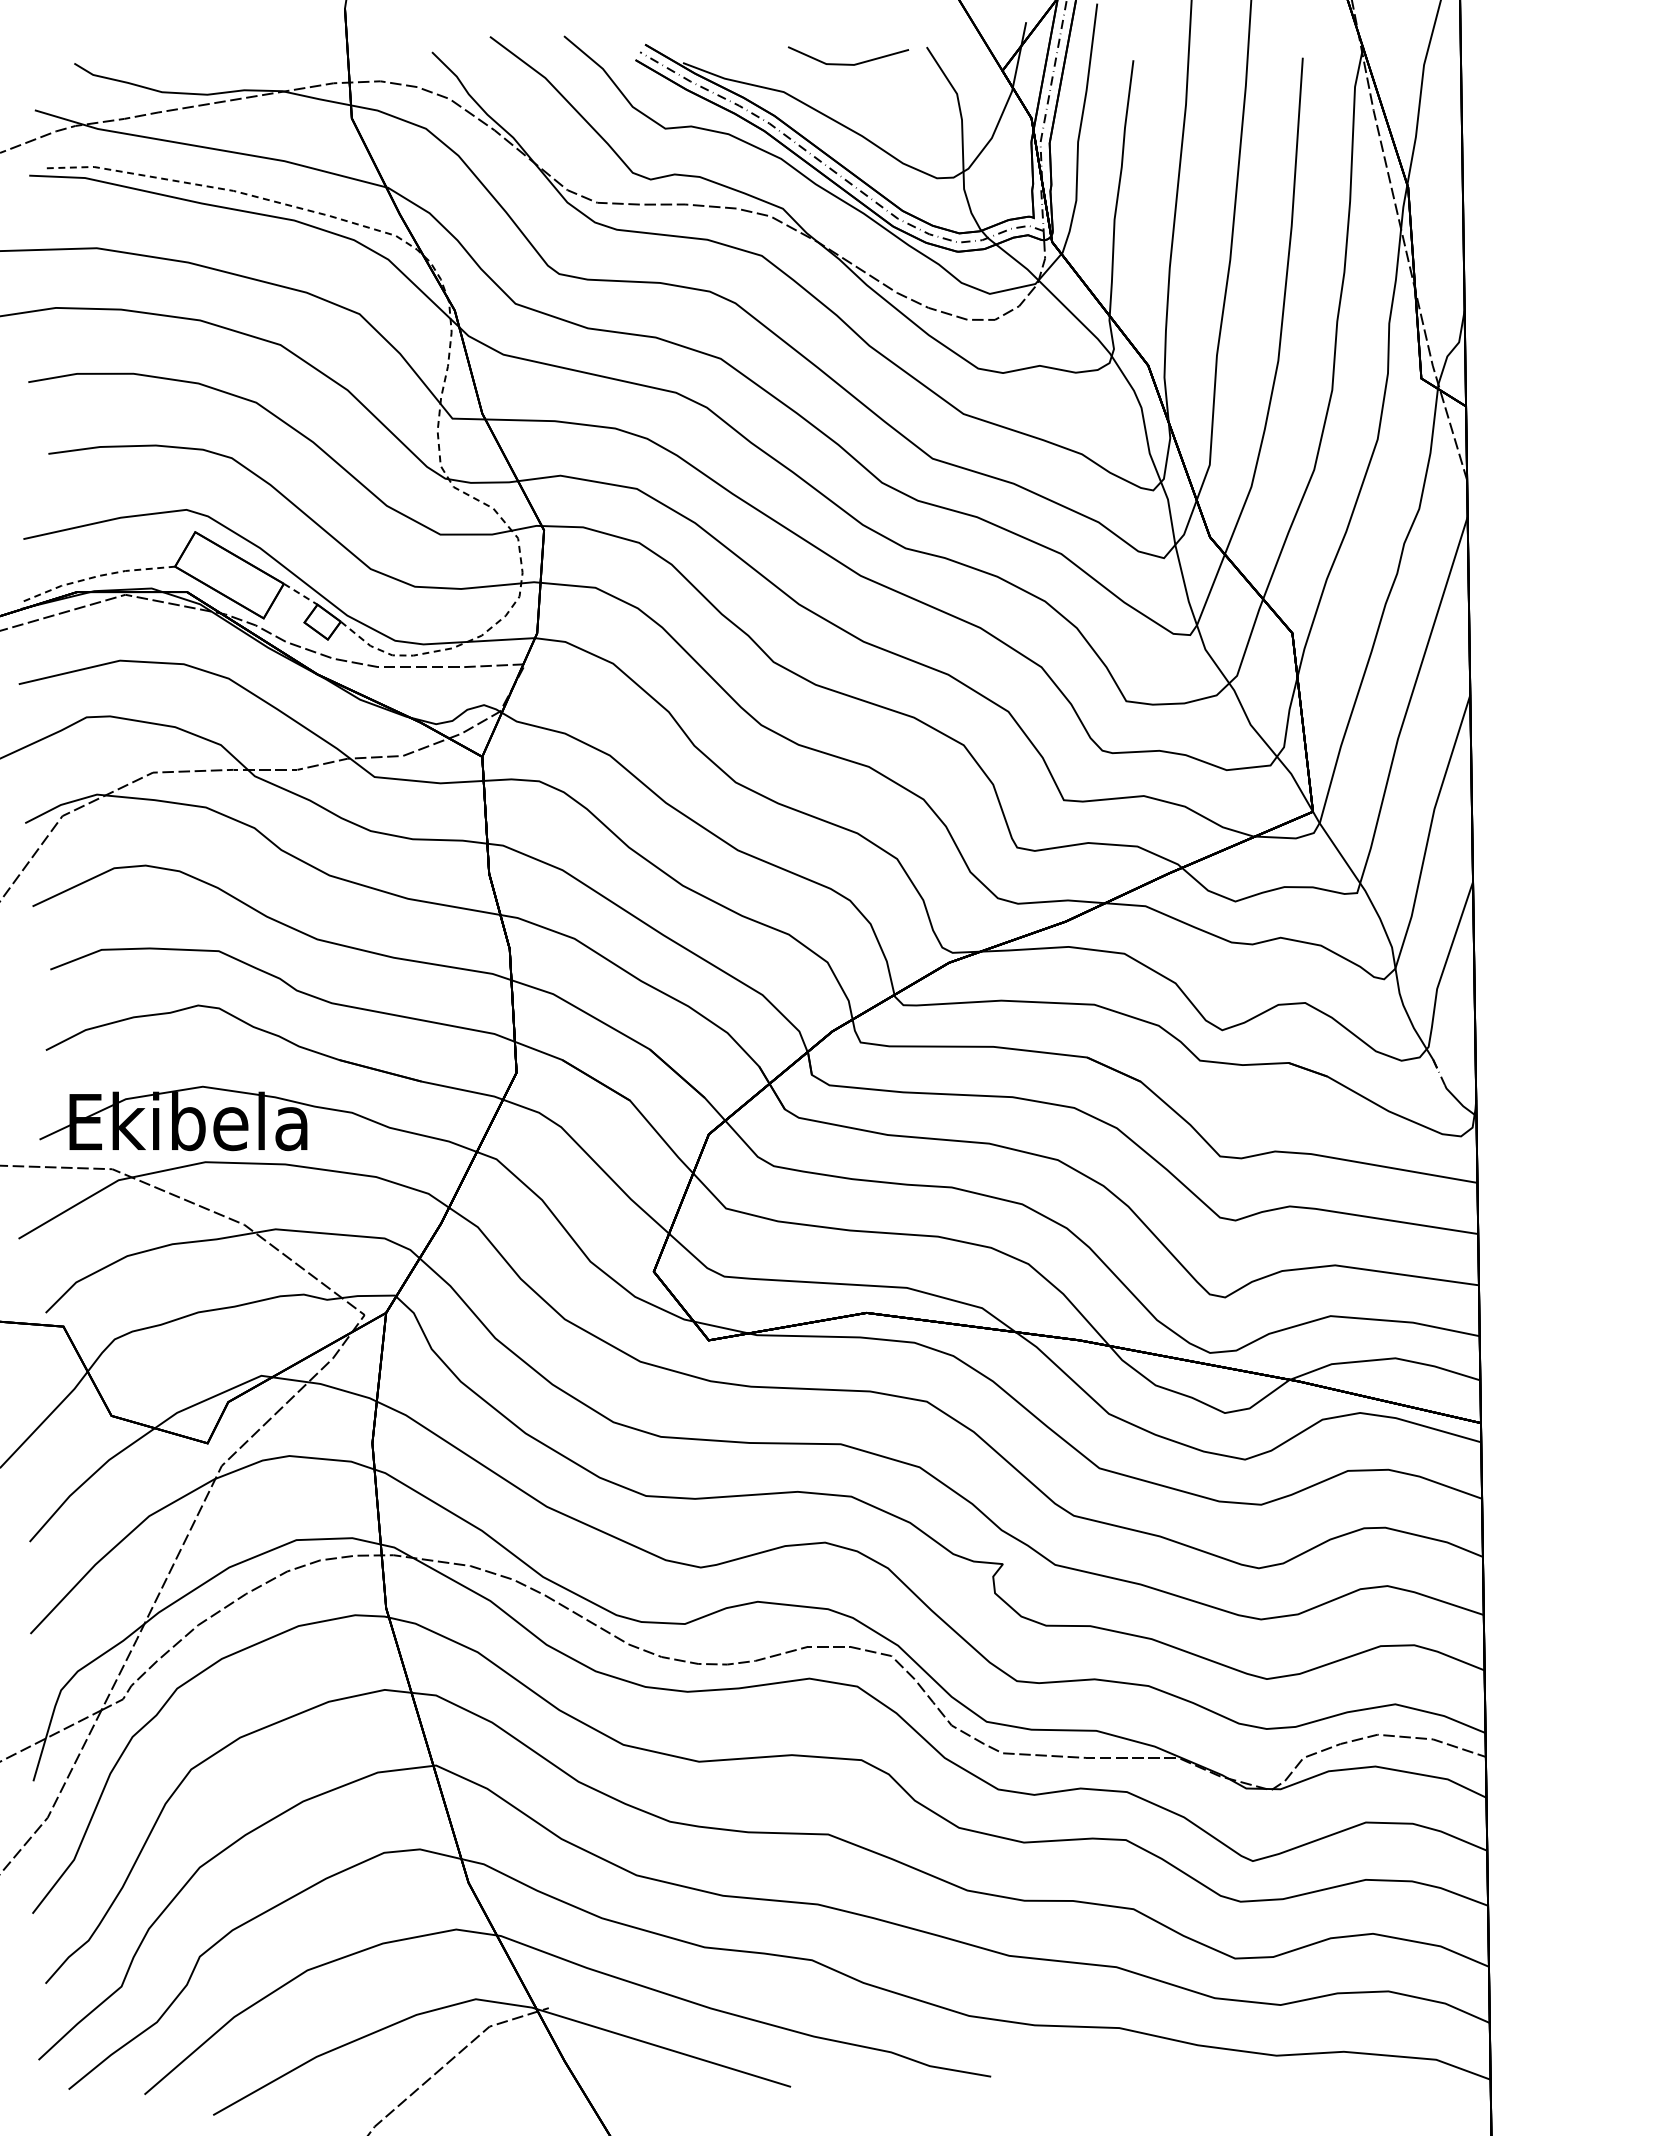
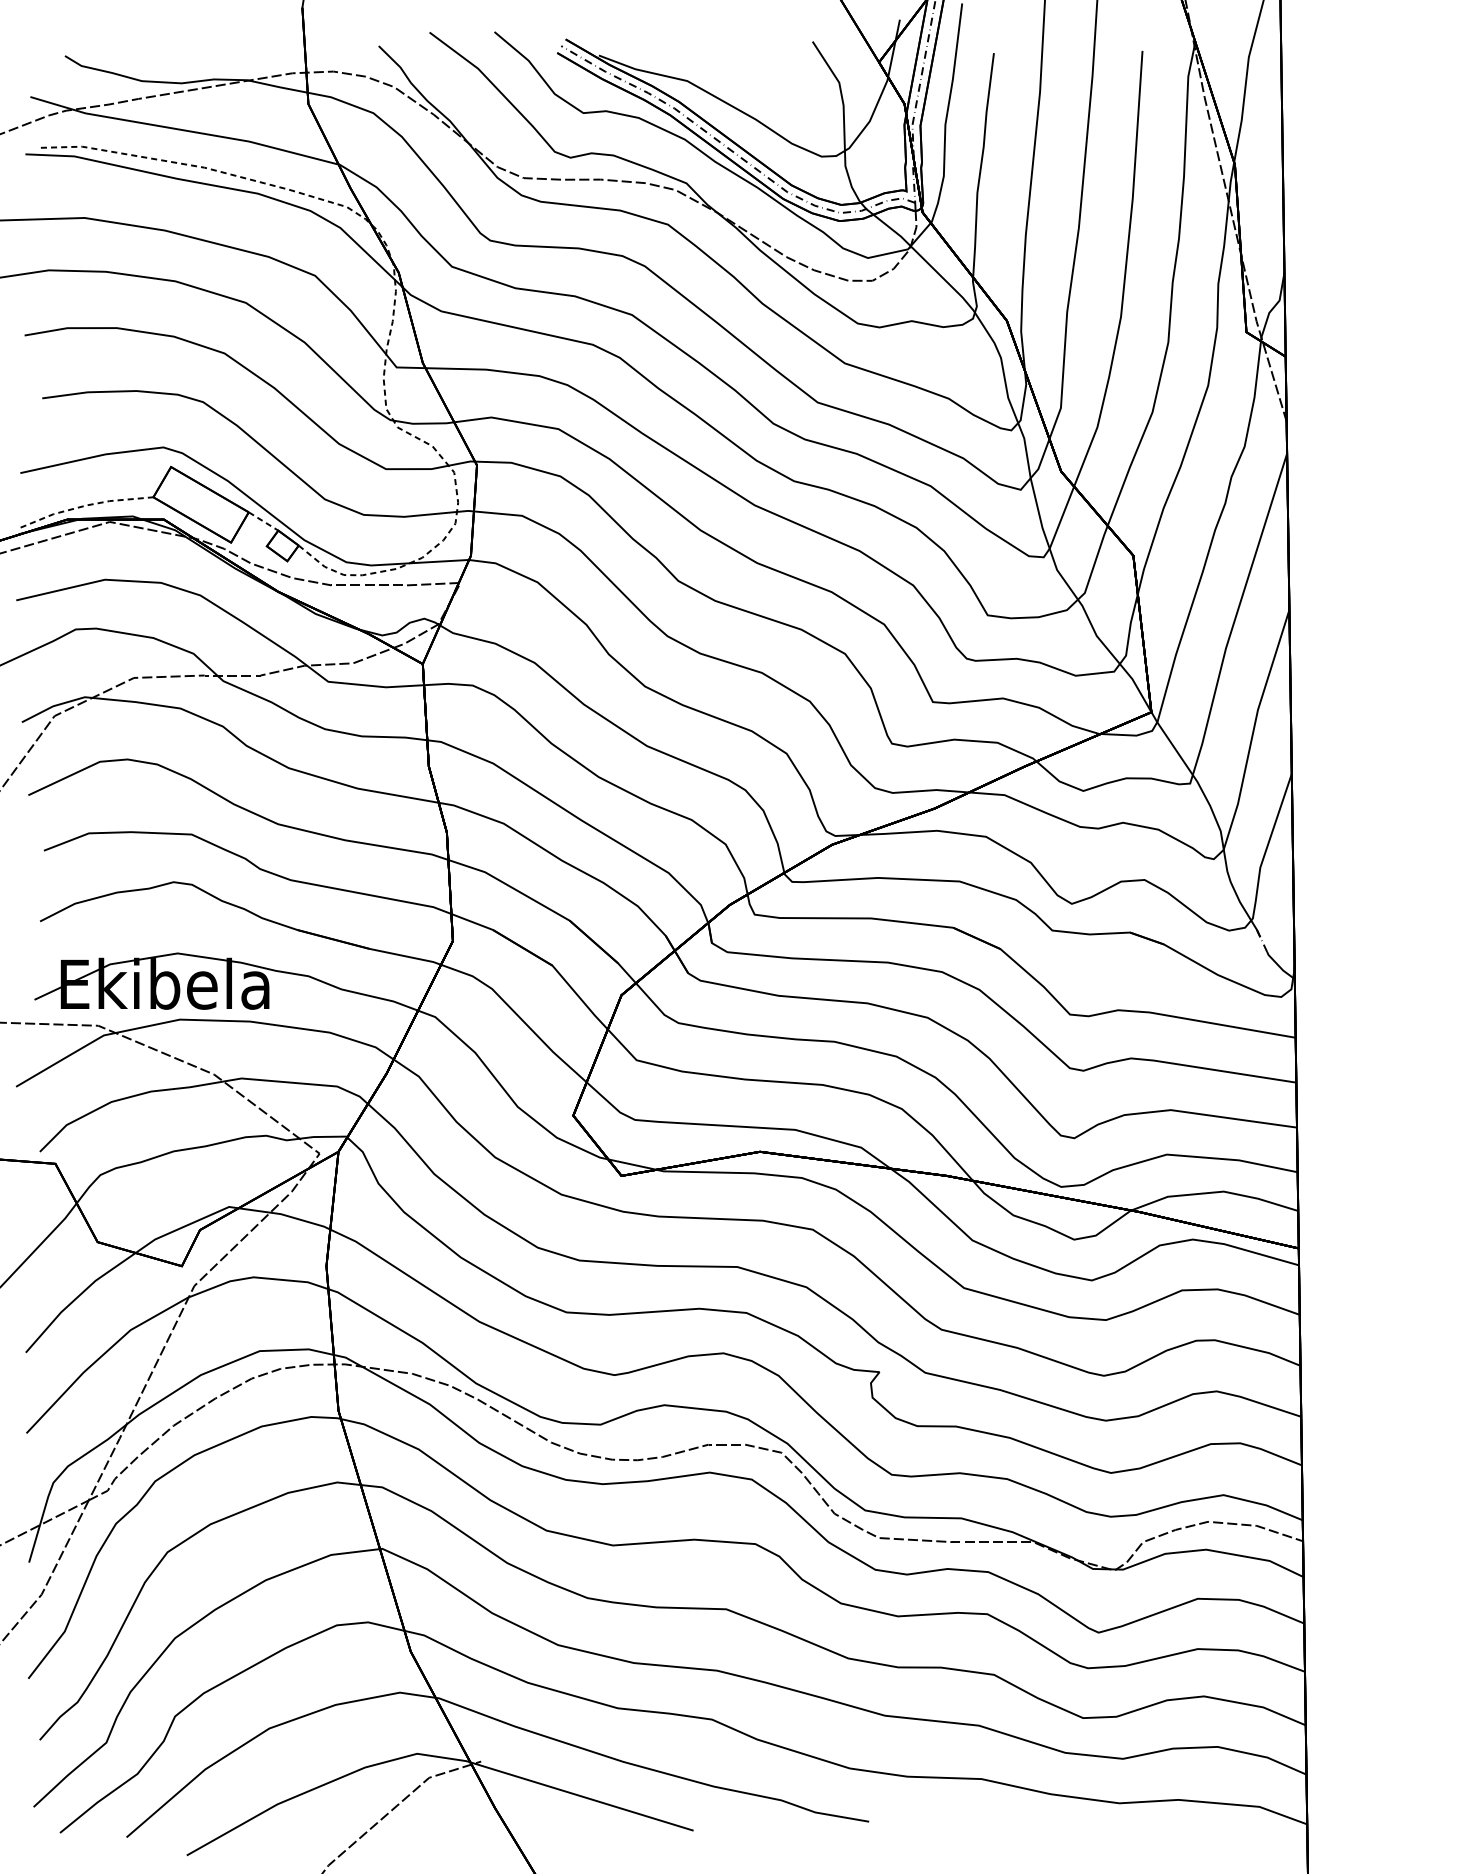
line: (848, 63) -> (744, 55), removed

